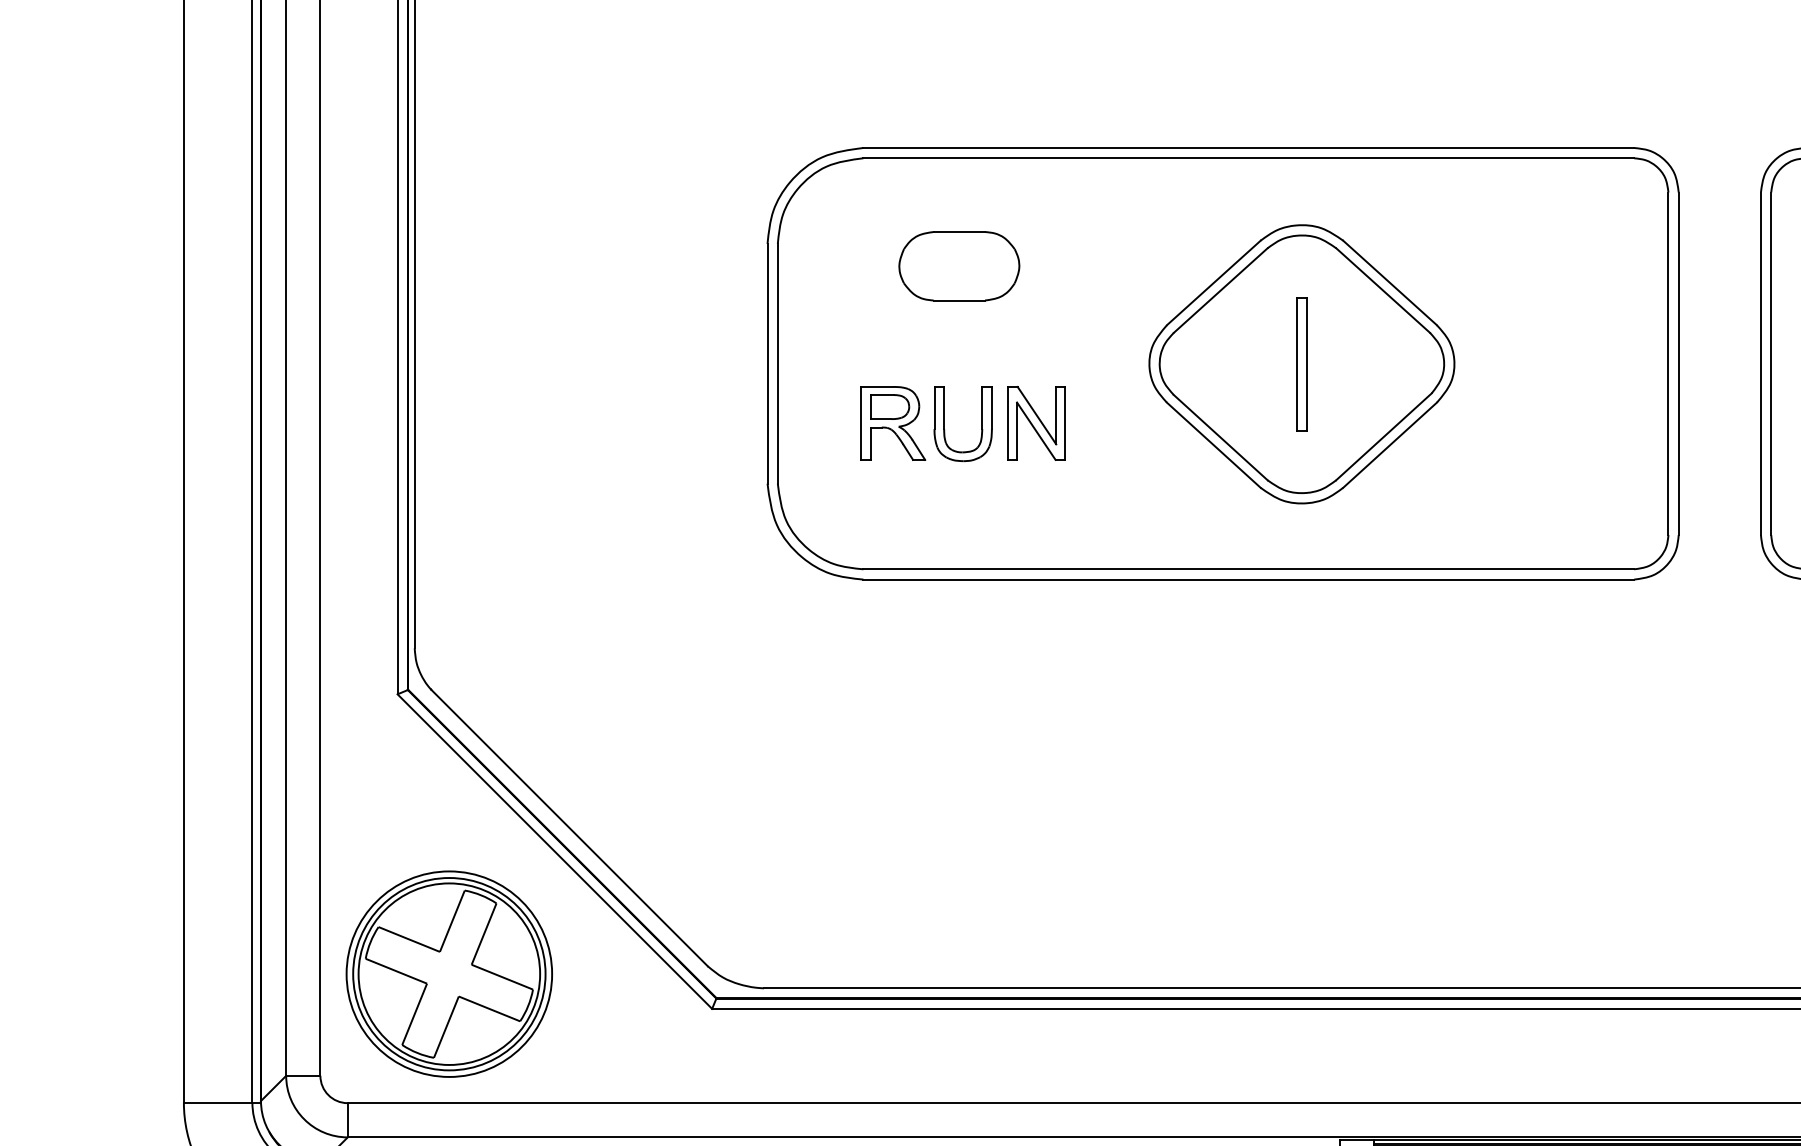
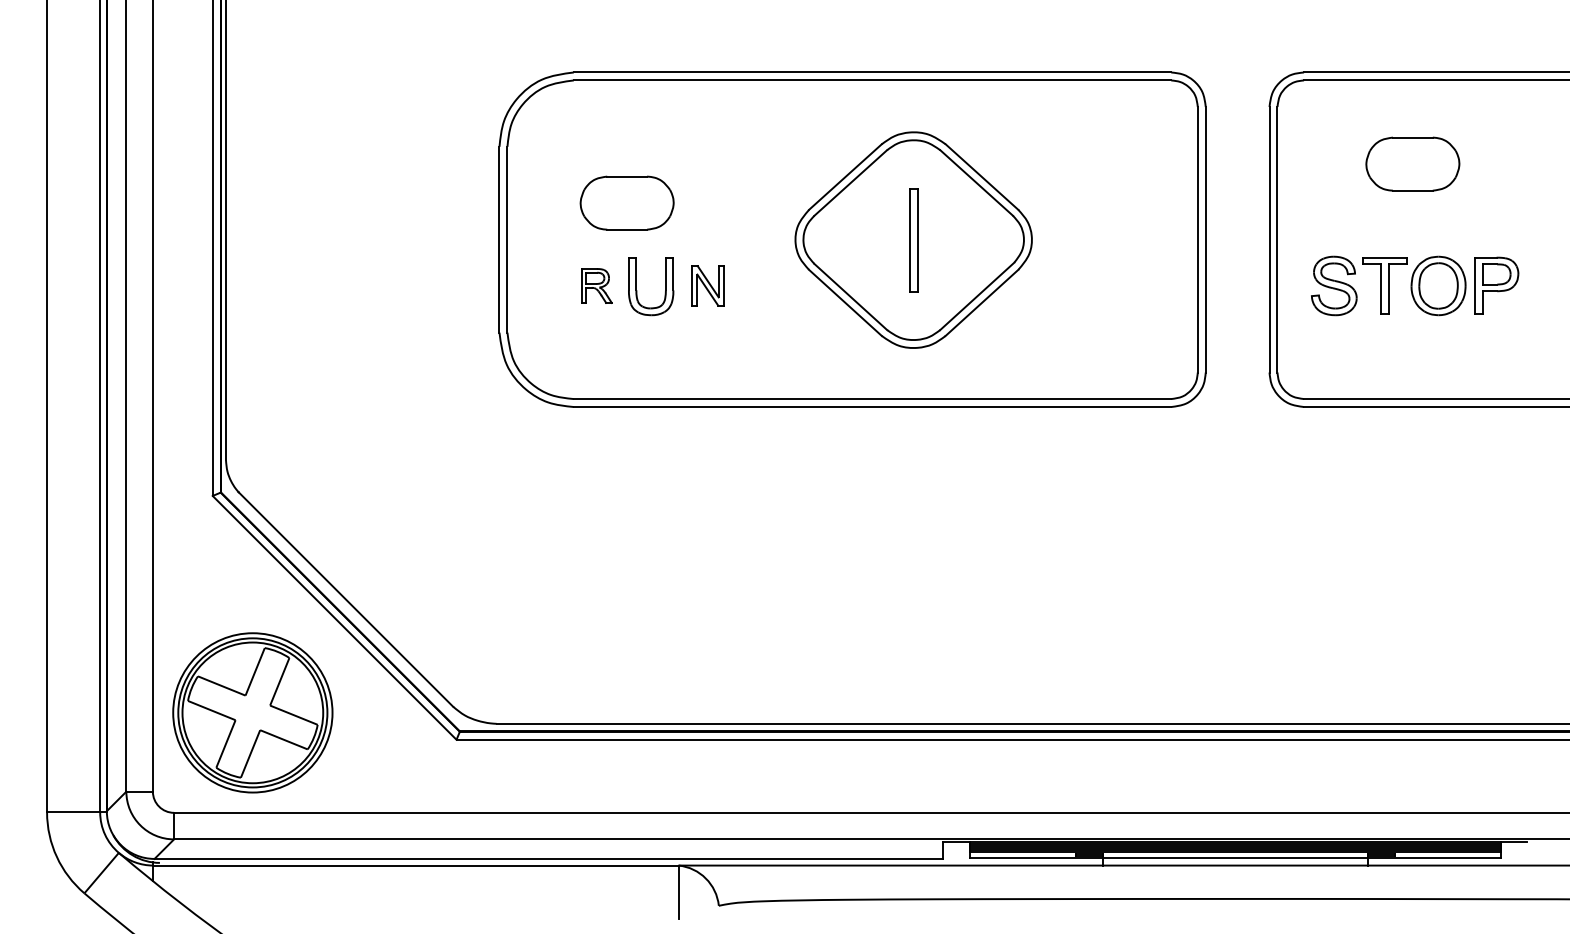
part: (958, 265) -> (626, 202), moved
part: (892, 422) -> (596, 285), size x0.6
part: (1035, 422) -> (707, 285), size x0.7

